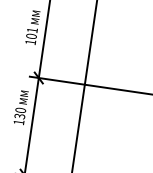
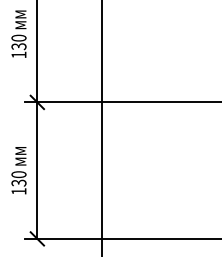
text: (31, 33) -> (18, 42), 101 -> 130
text: (20, 107) -> (18, 170), moved

